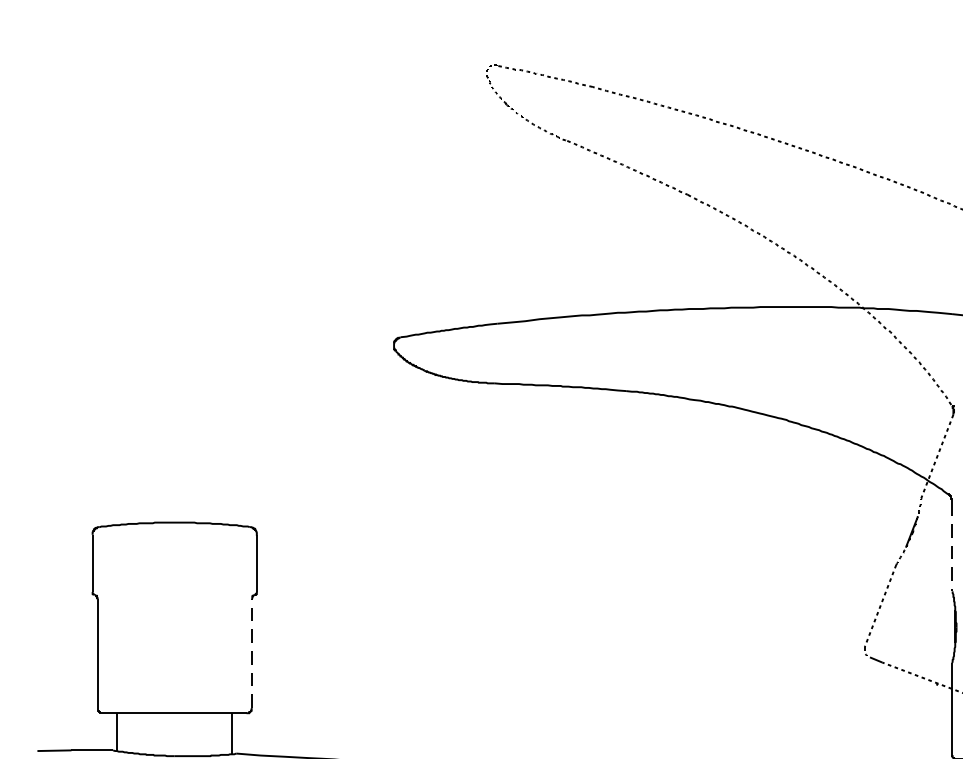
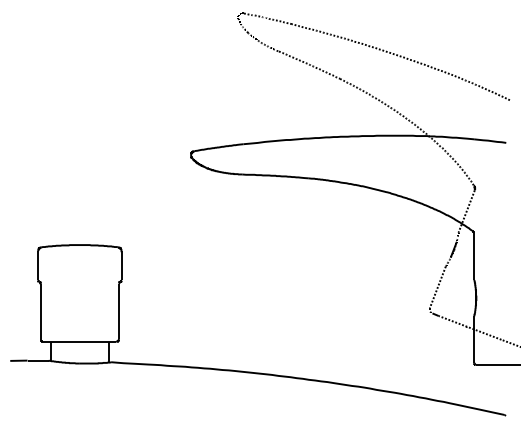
line: (952, 547) -> (474, 257), dashed -> solid
line: (250, 653) -> (118, 311), dashed -> solid

